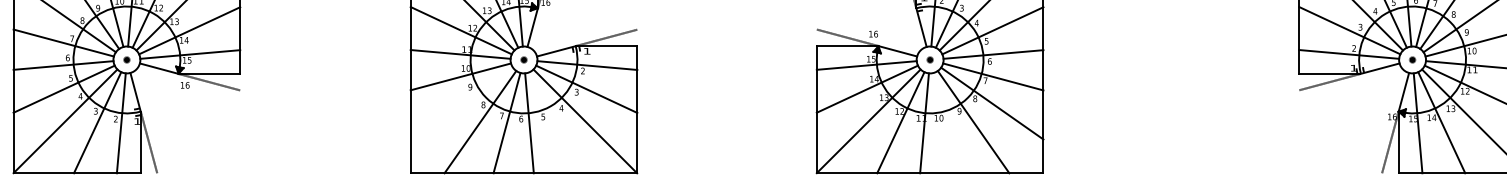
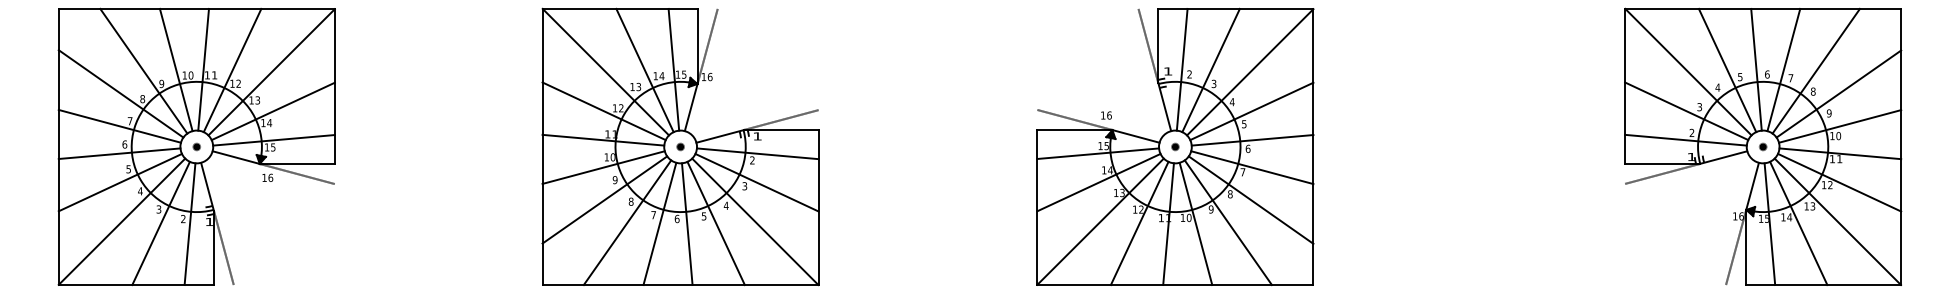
line: (461, 103) -> (604, 199), added
line: (552, 122) -> (715, 223), added
line: (946, 122) -> (1195, 223), added

